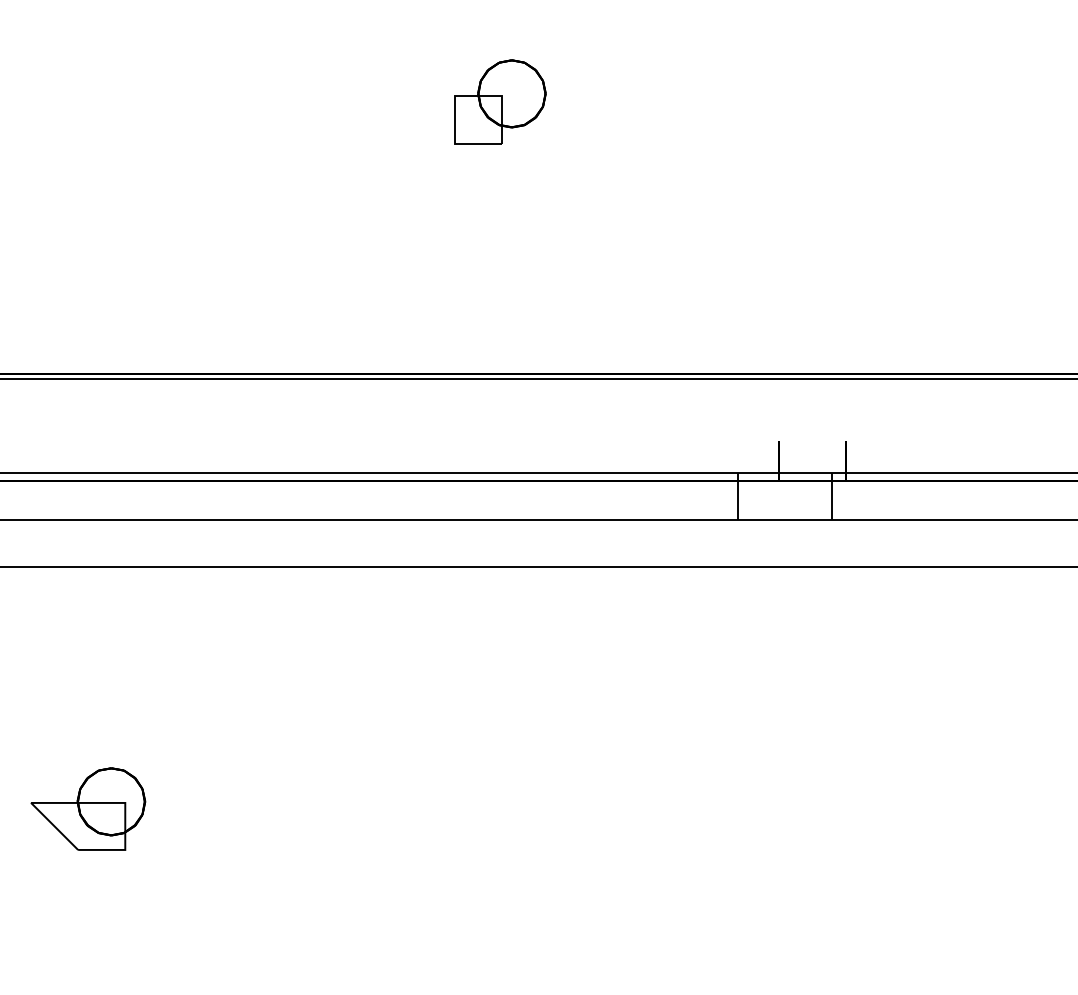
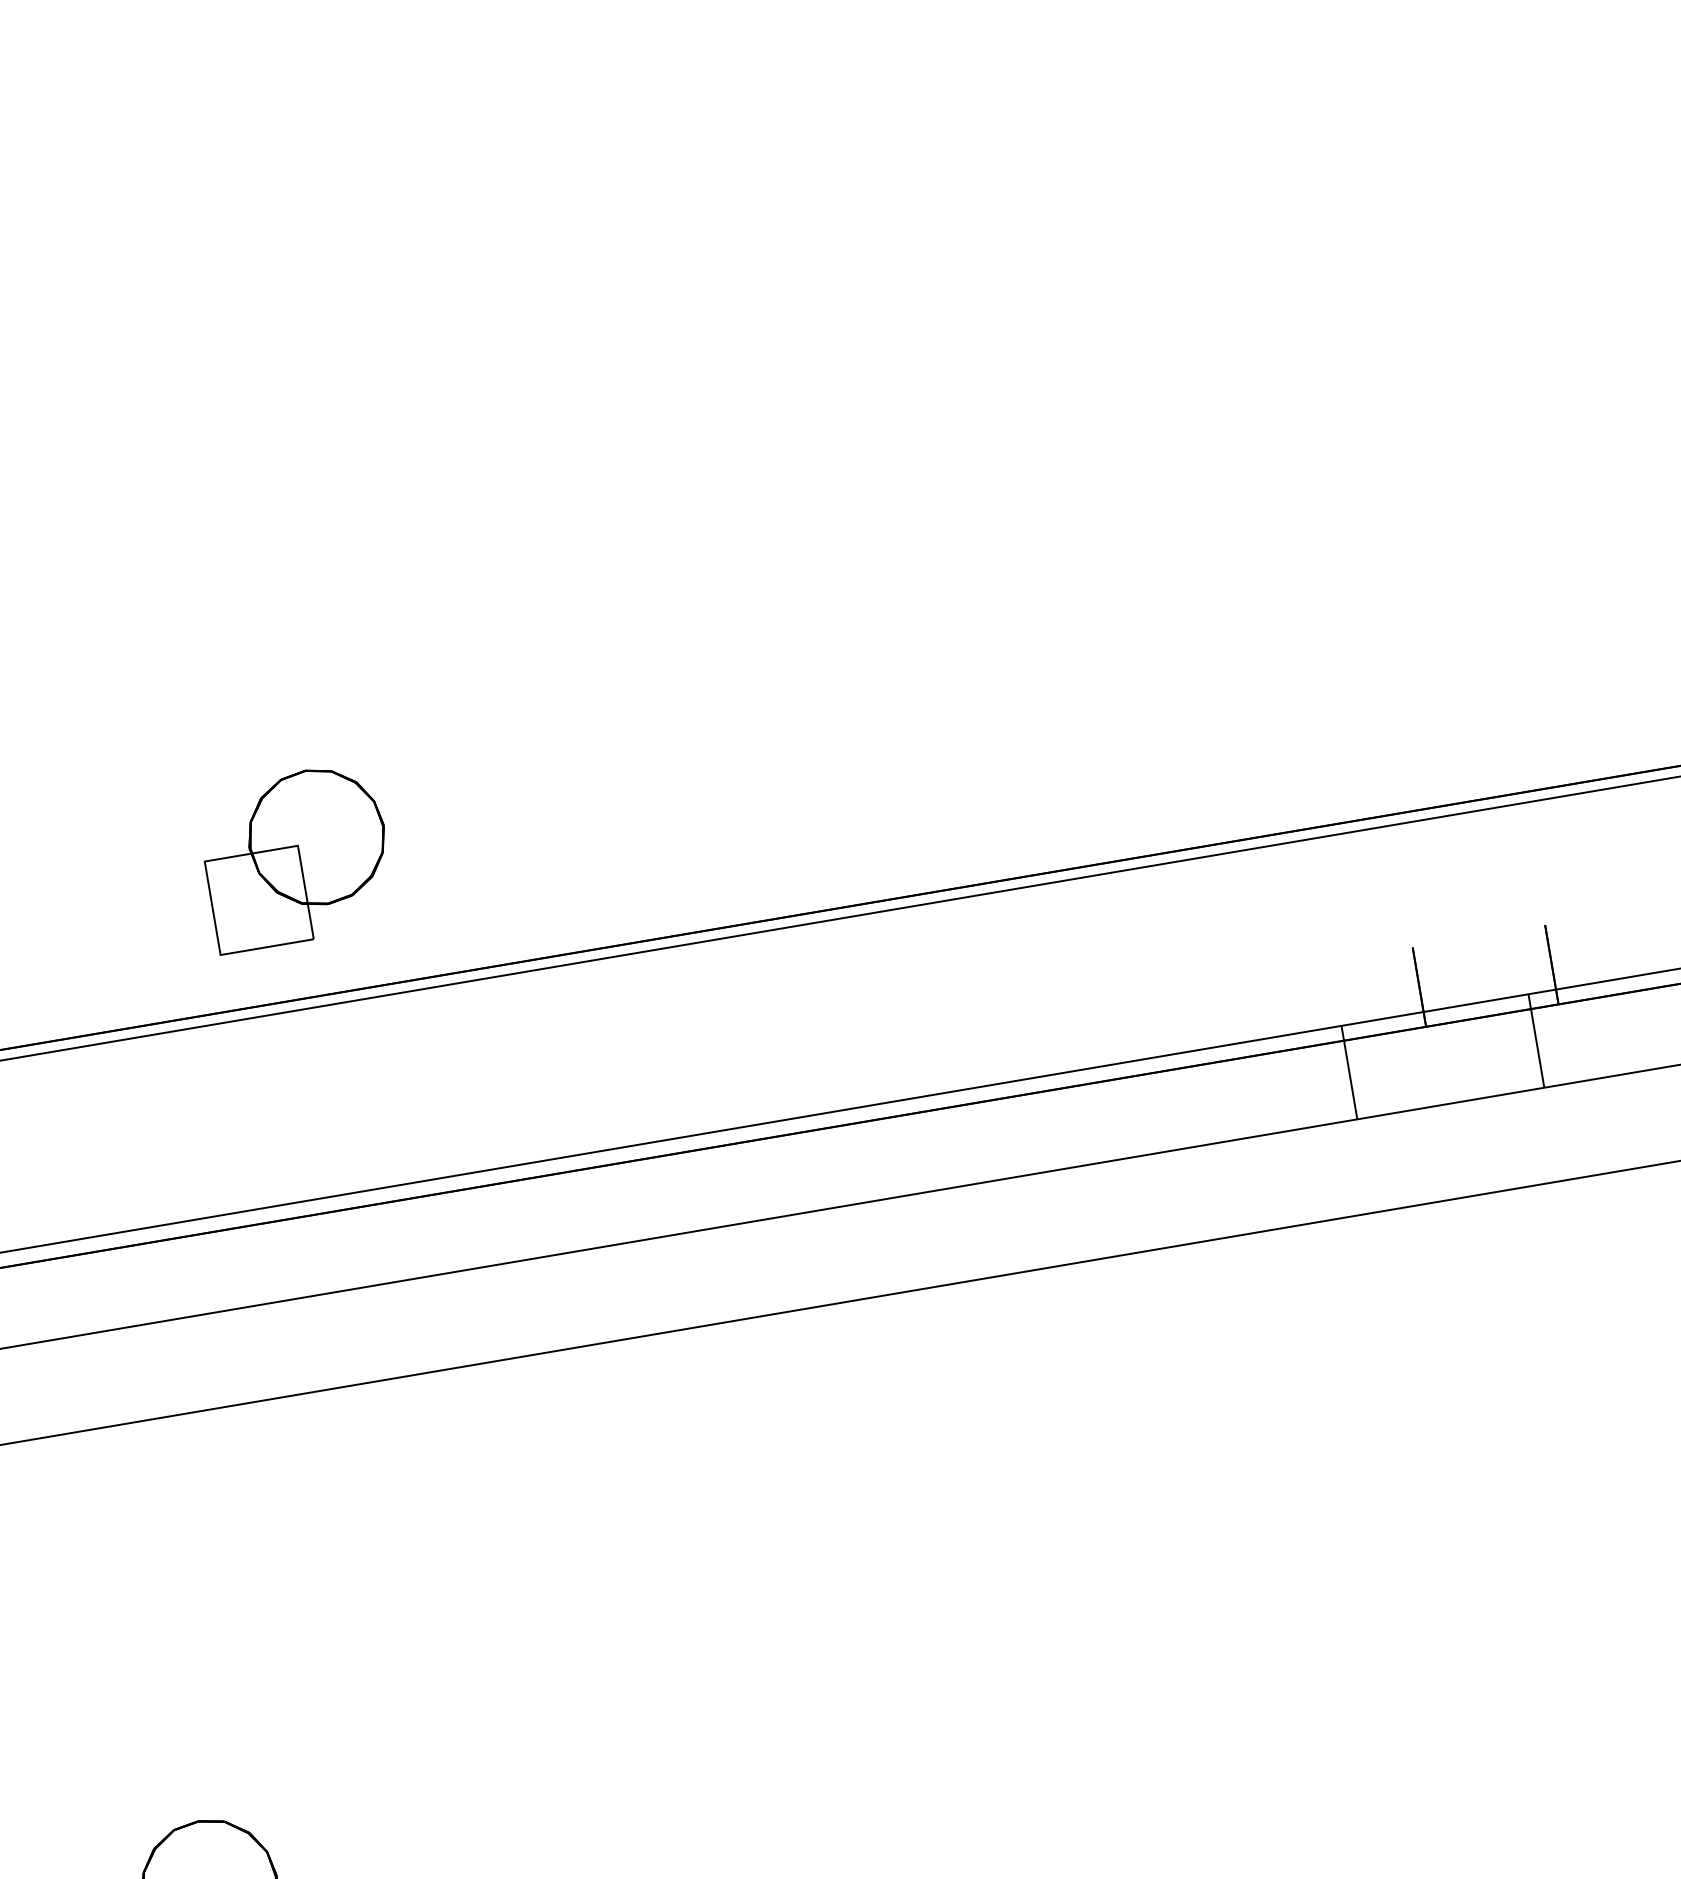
part: (500, 101) -> (296, 856), moved

